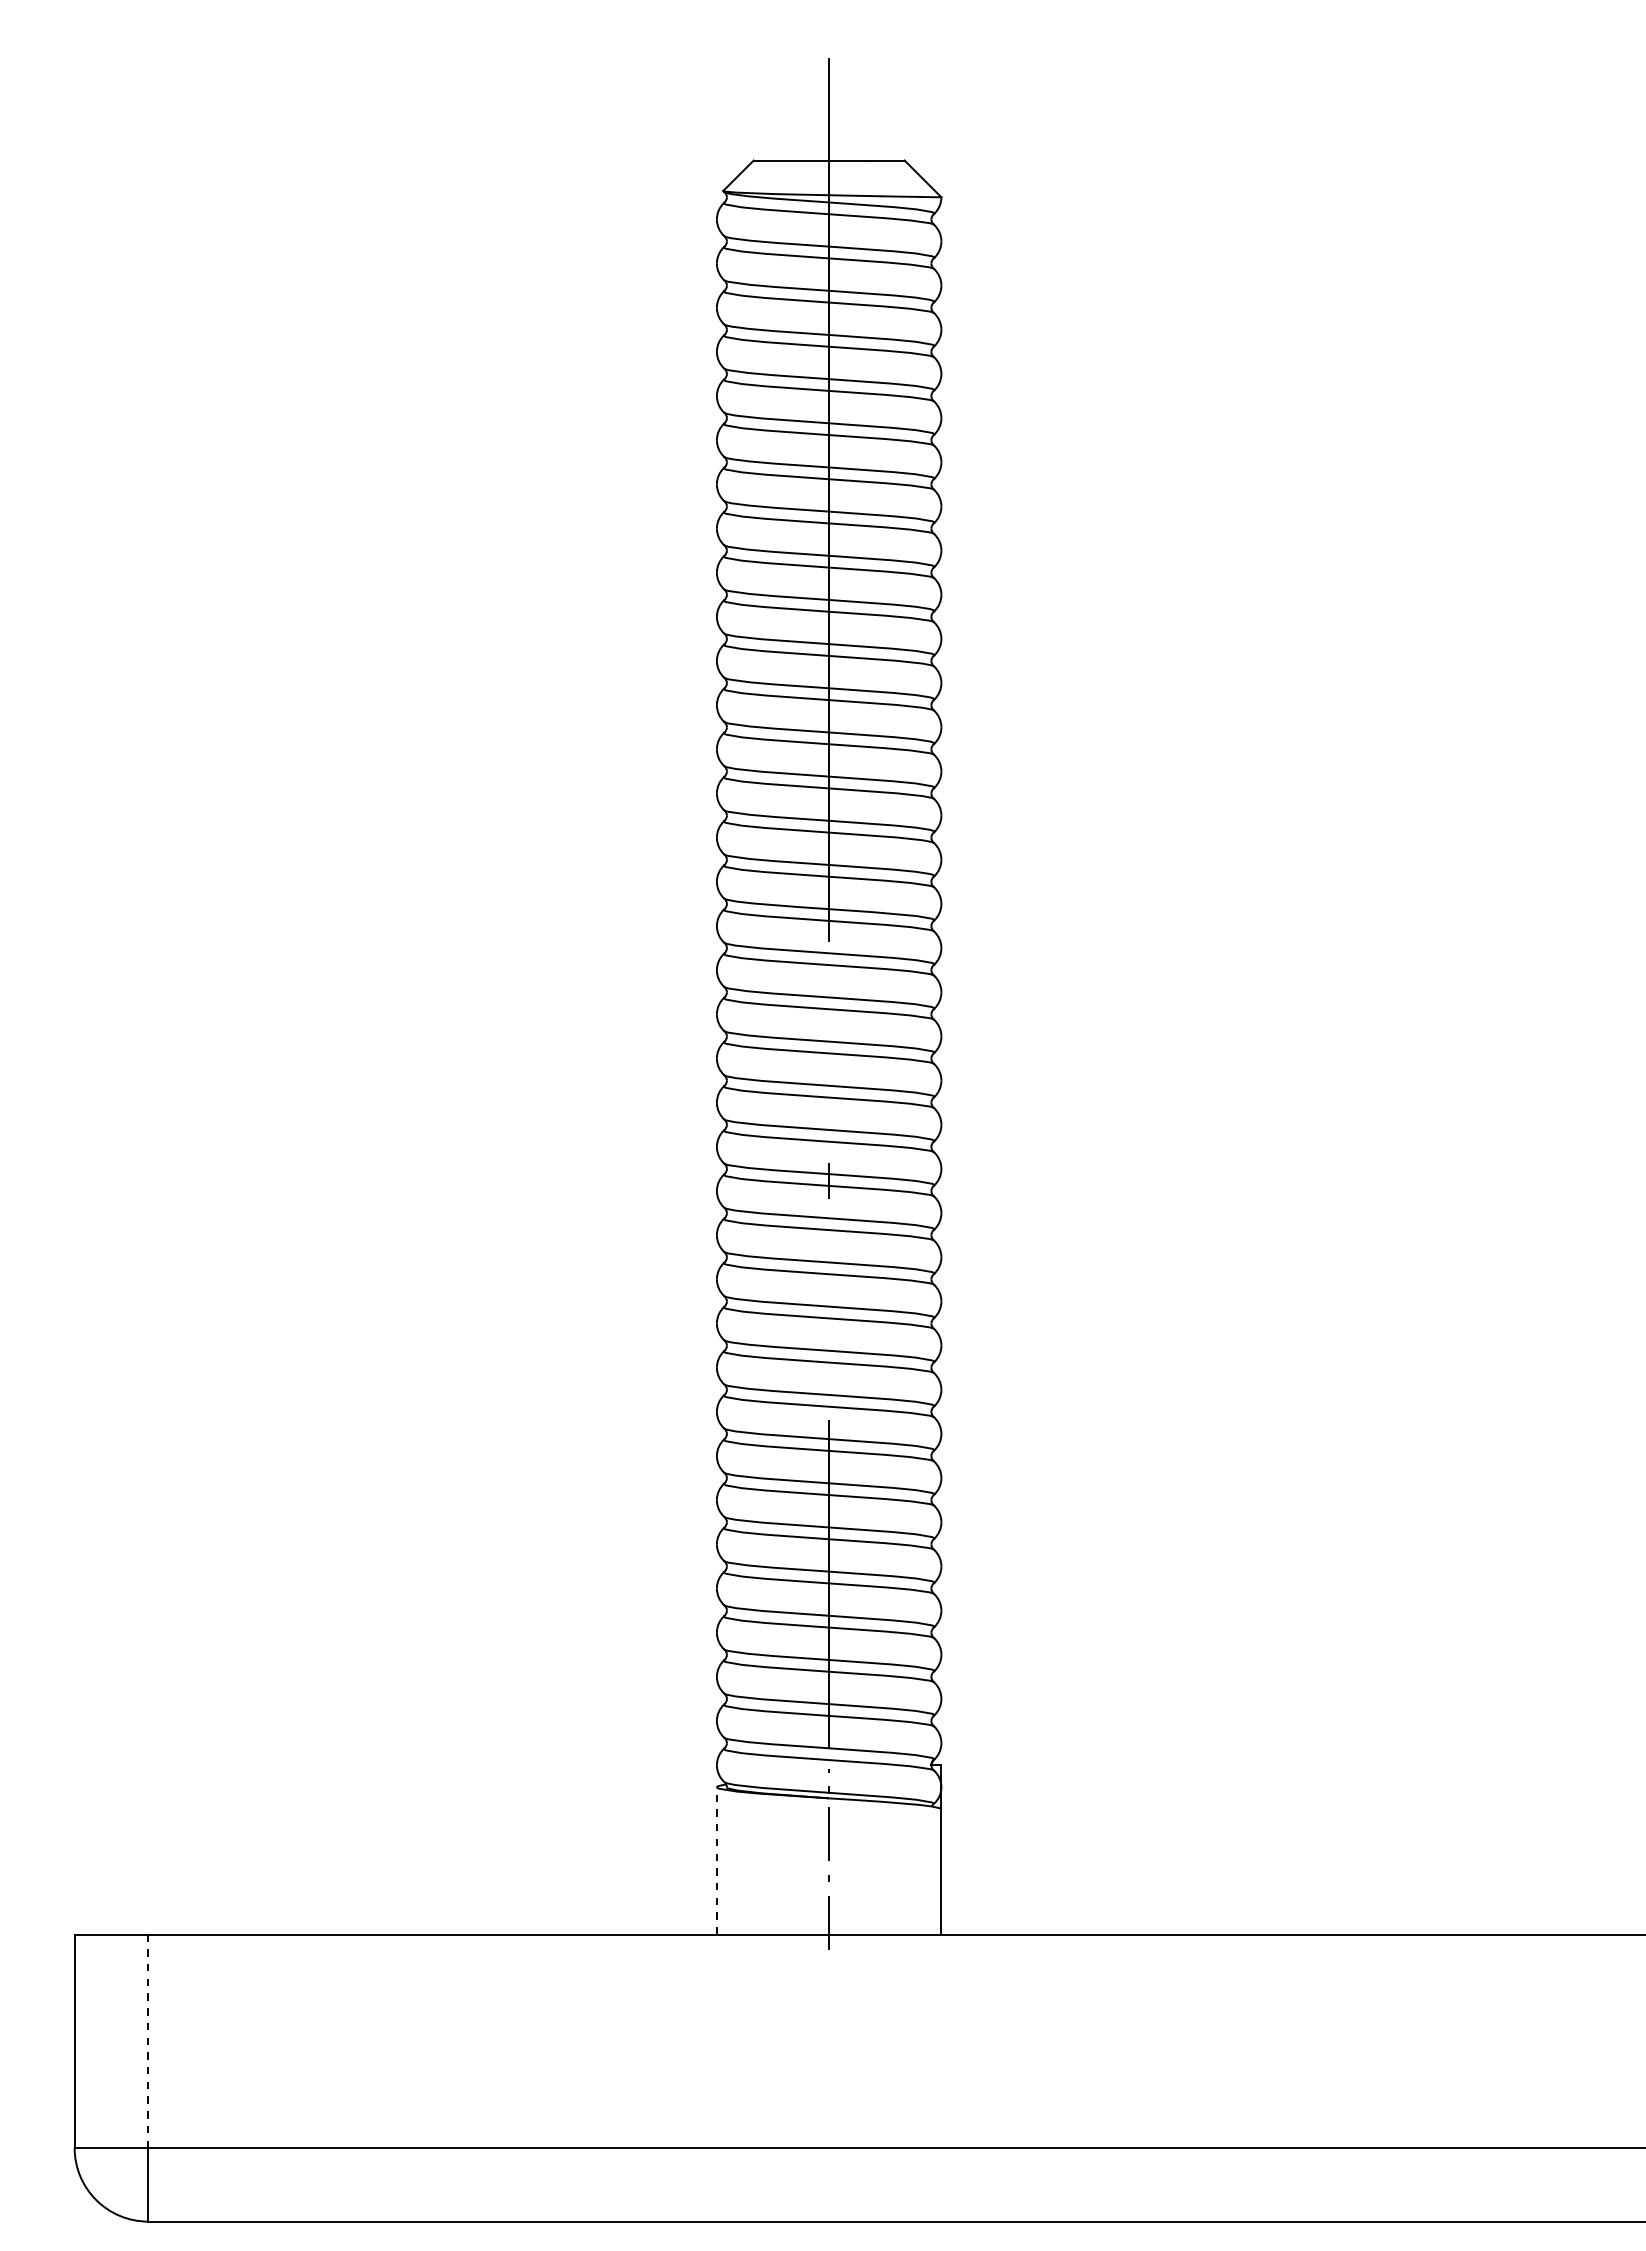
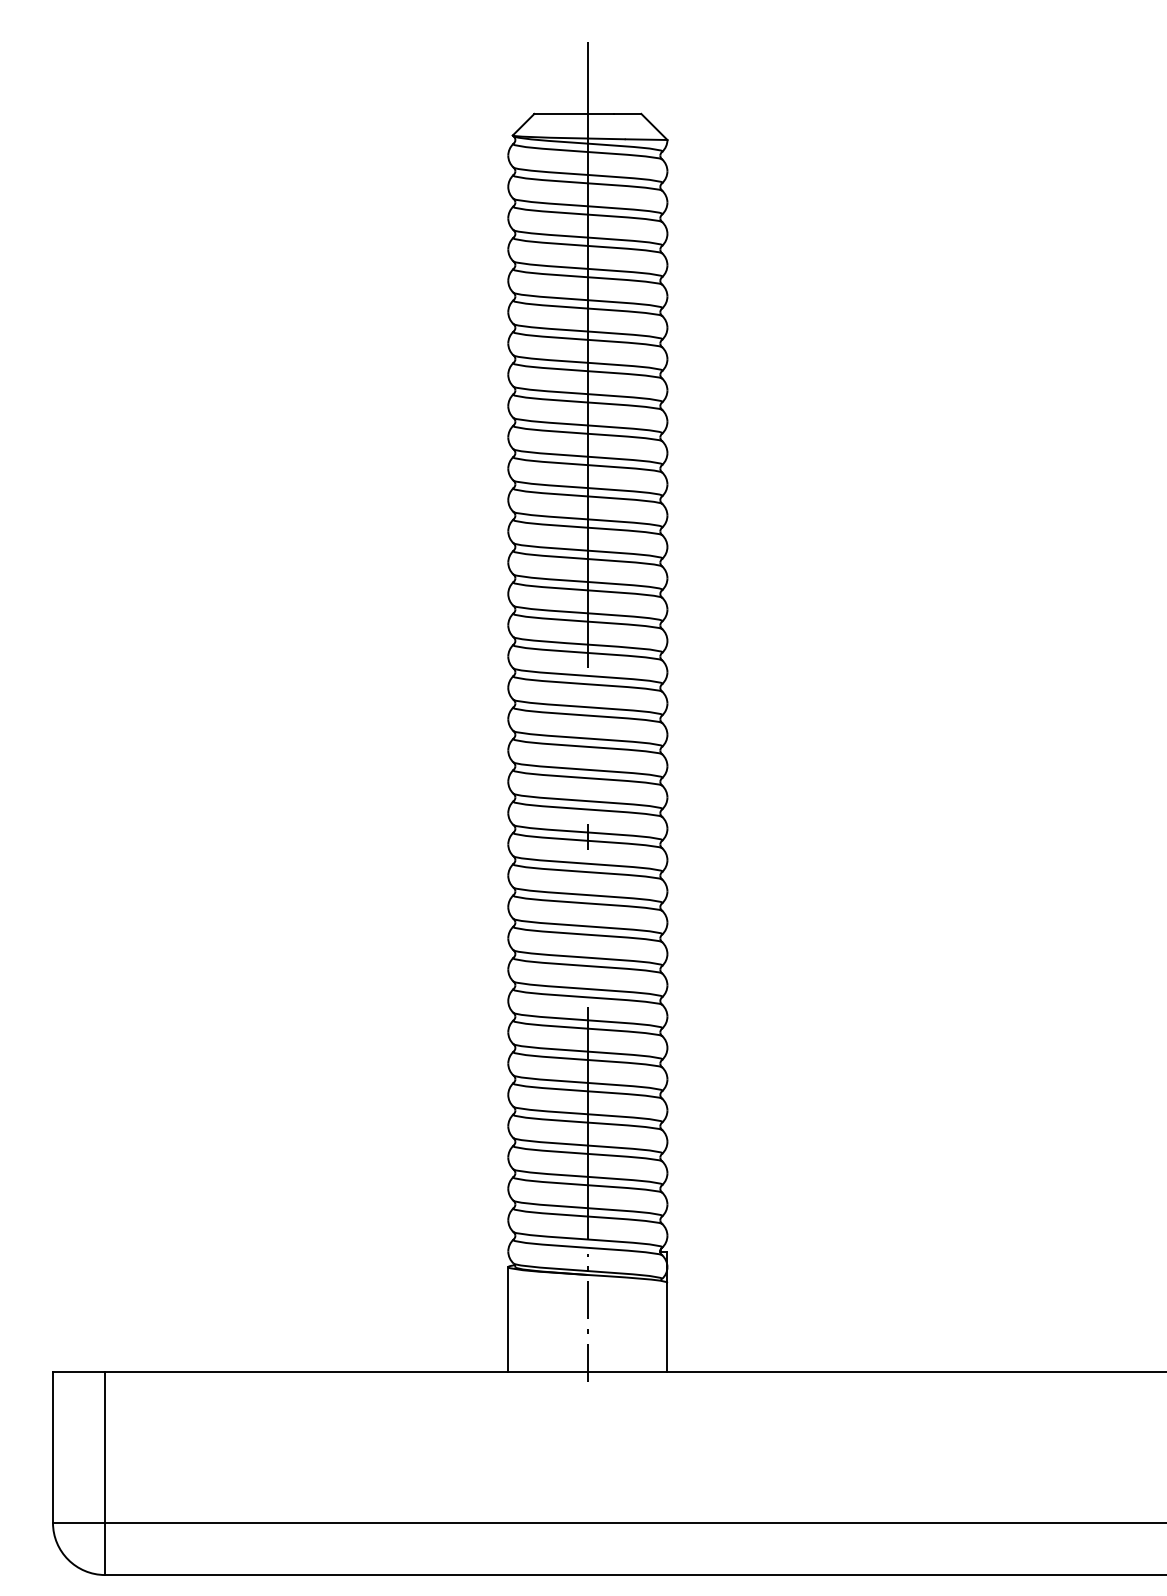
line: (716, 1860) -> (508, 1319), dashed -> solid
line: (148, 2041) -> (105, 1447), dashed -> solid

